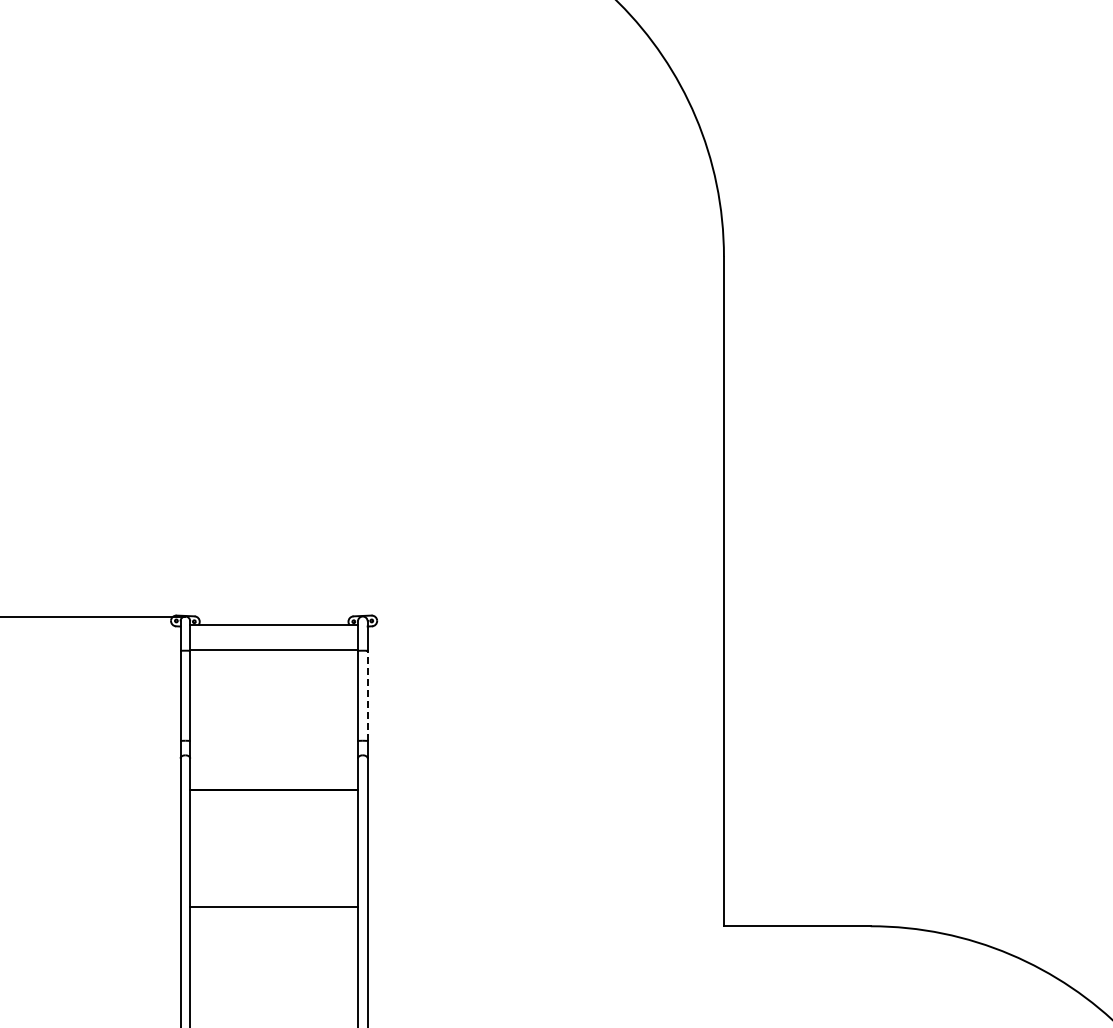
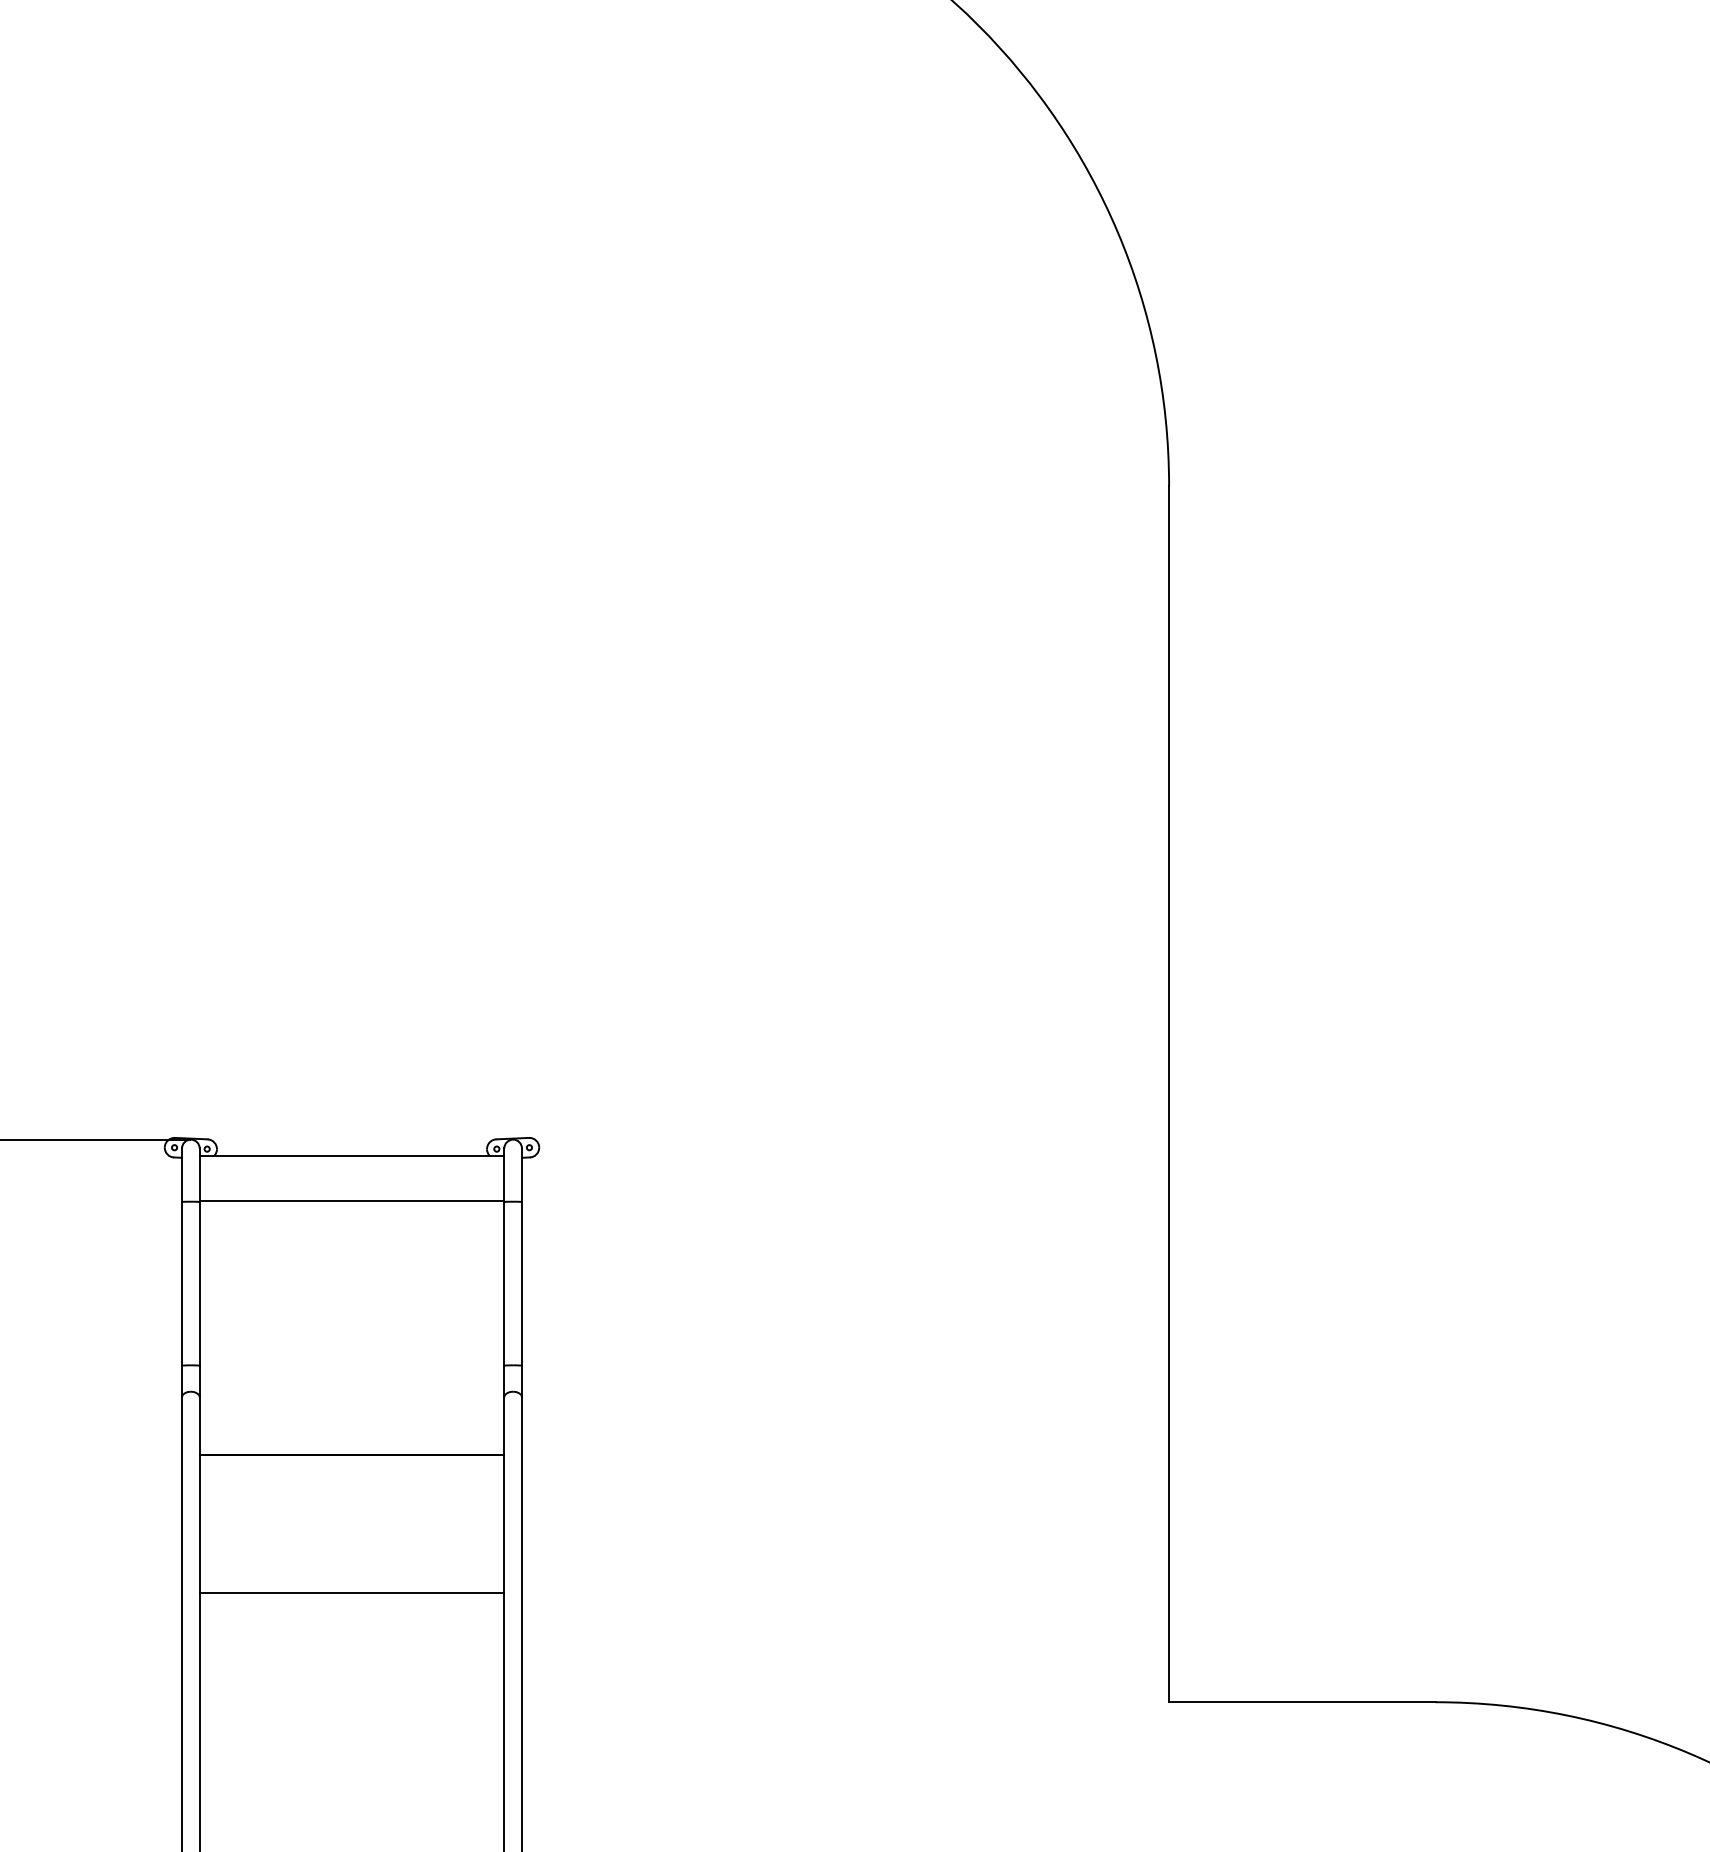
line: (367, 695) -> (521, 1283), dashed -> solid
line: (273, 907) -> (350, 1593), moved

